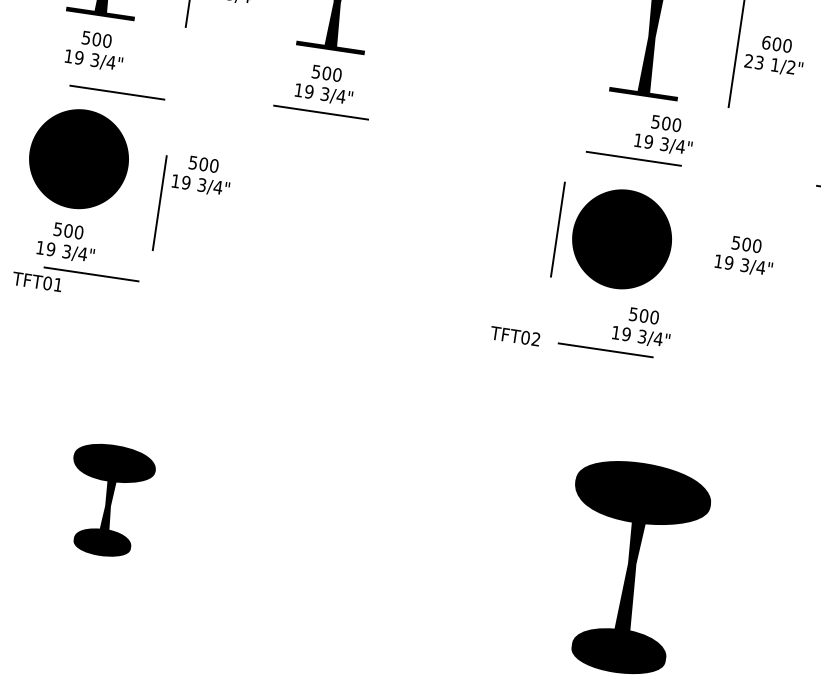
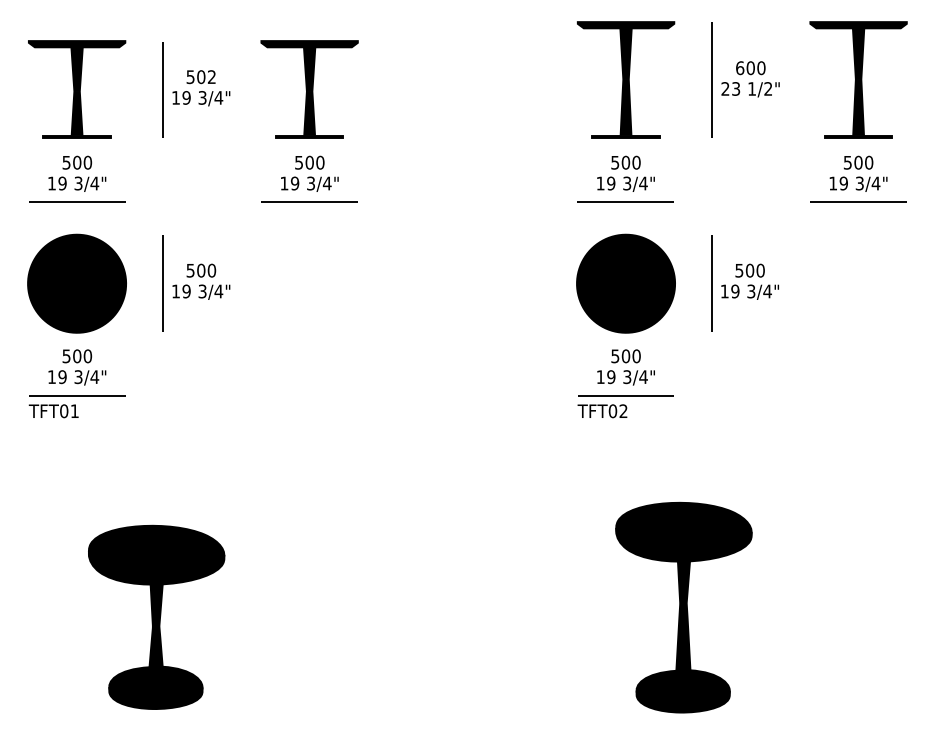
line: (117, 91) -> (77, 201), moved
text: (664, 134) -> (625, 173), moved
line: (158, 203) -> (162, 283), moved
line: (557, 229) -> (711, 283), moved
line: (91, 274) -> (77, 395), moved
text: (641, 326) -> (625, 367), moved
text: (515, 336) -> (602, 411), moved
part: (108, 499) -> (156, 616), size x1.67

